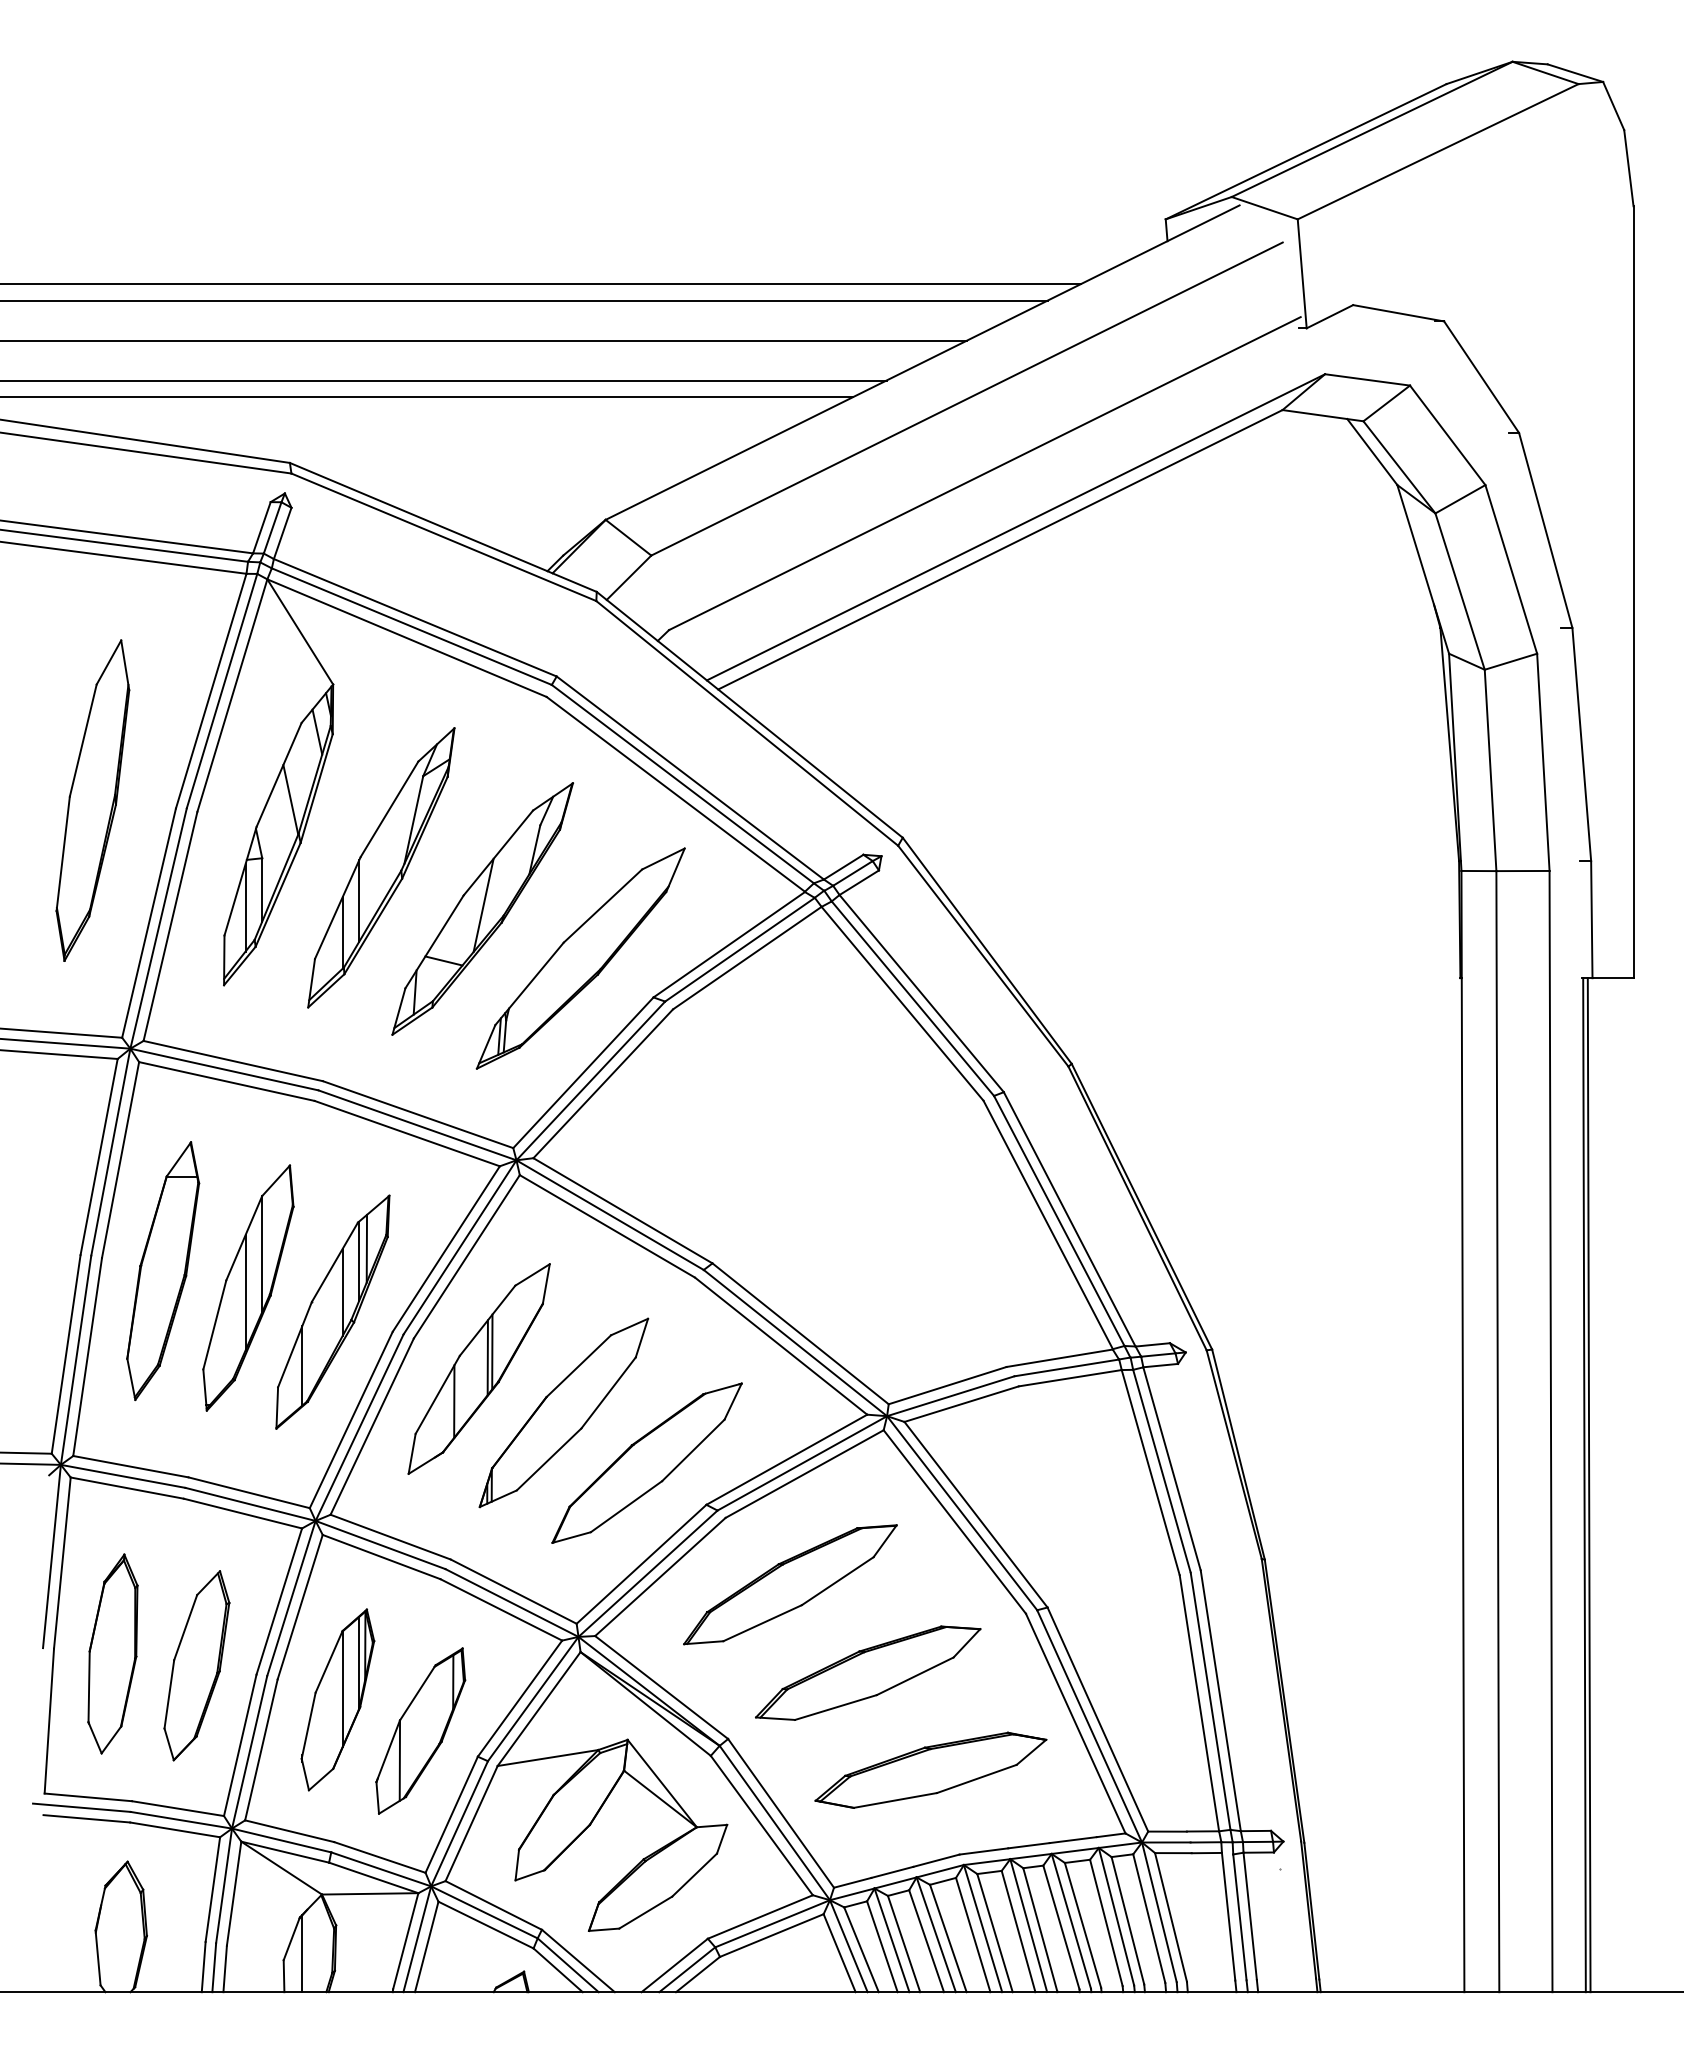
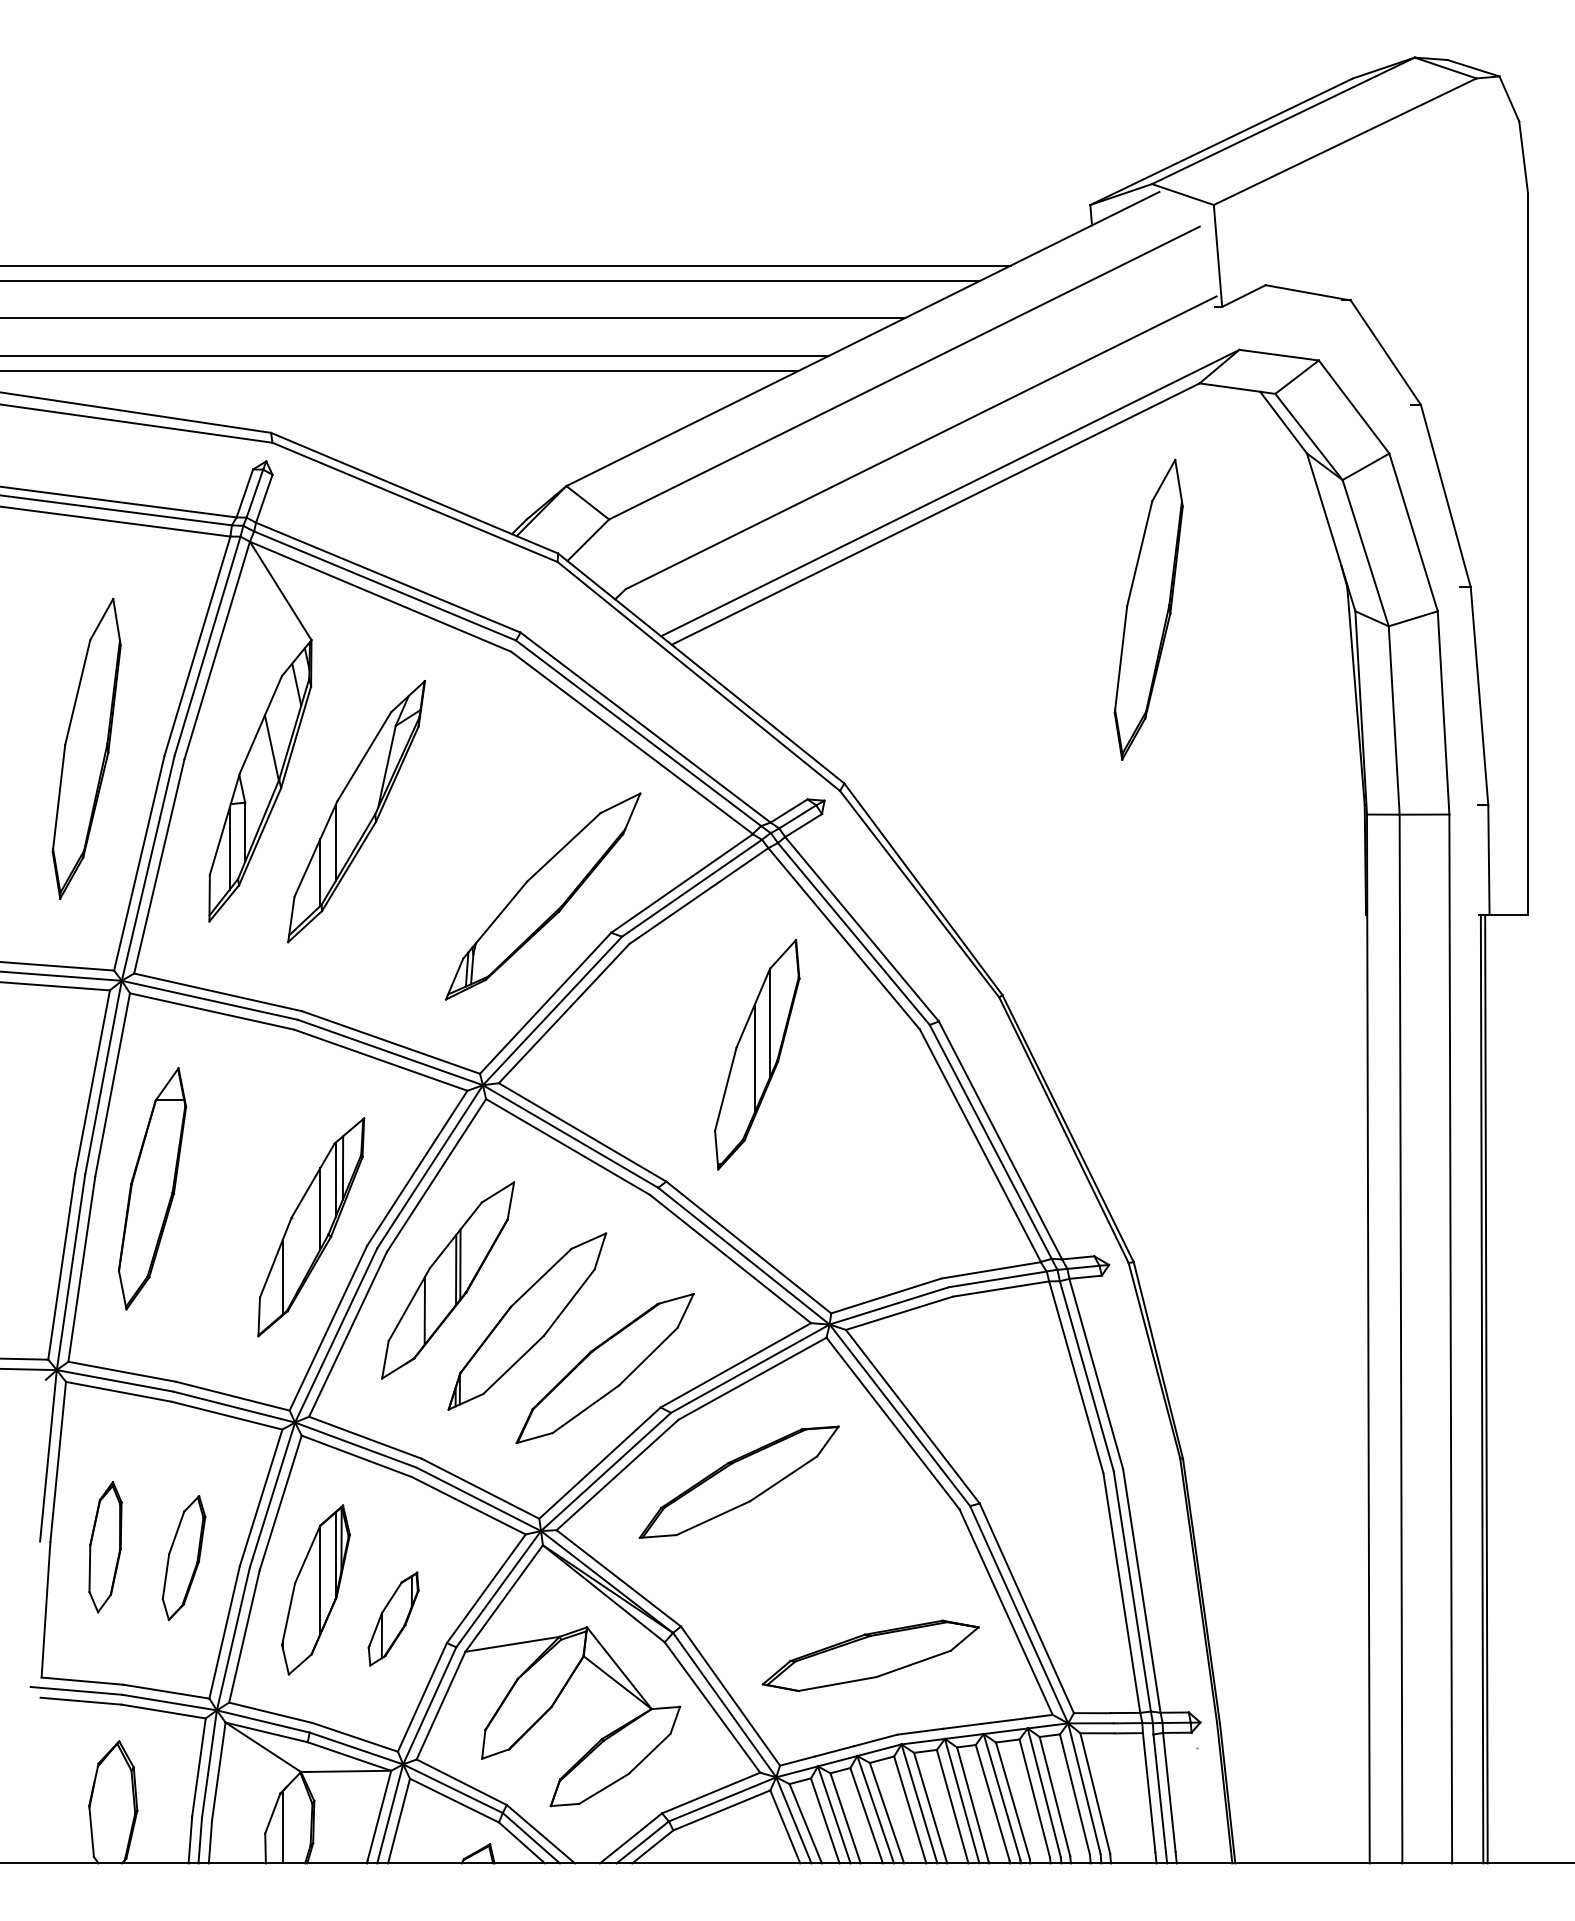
part: (1227, 651) -> (1148, 609), added
part: (482, 908) -> (451, 849), removed
part: (248, 1287) -> (757, 1054), moved
part: (112, 1654) -> (105, 1547), size x0.7
part: (196, 1665) -> (183, 1557), size x0.7
part: (867, 1672) -> (811, 1564), removed
part: (420, 1730) -> (393, 1618), size x0.6

